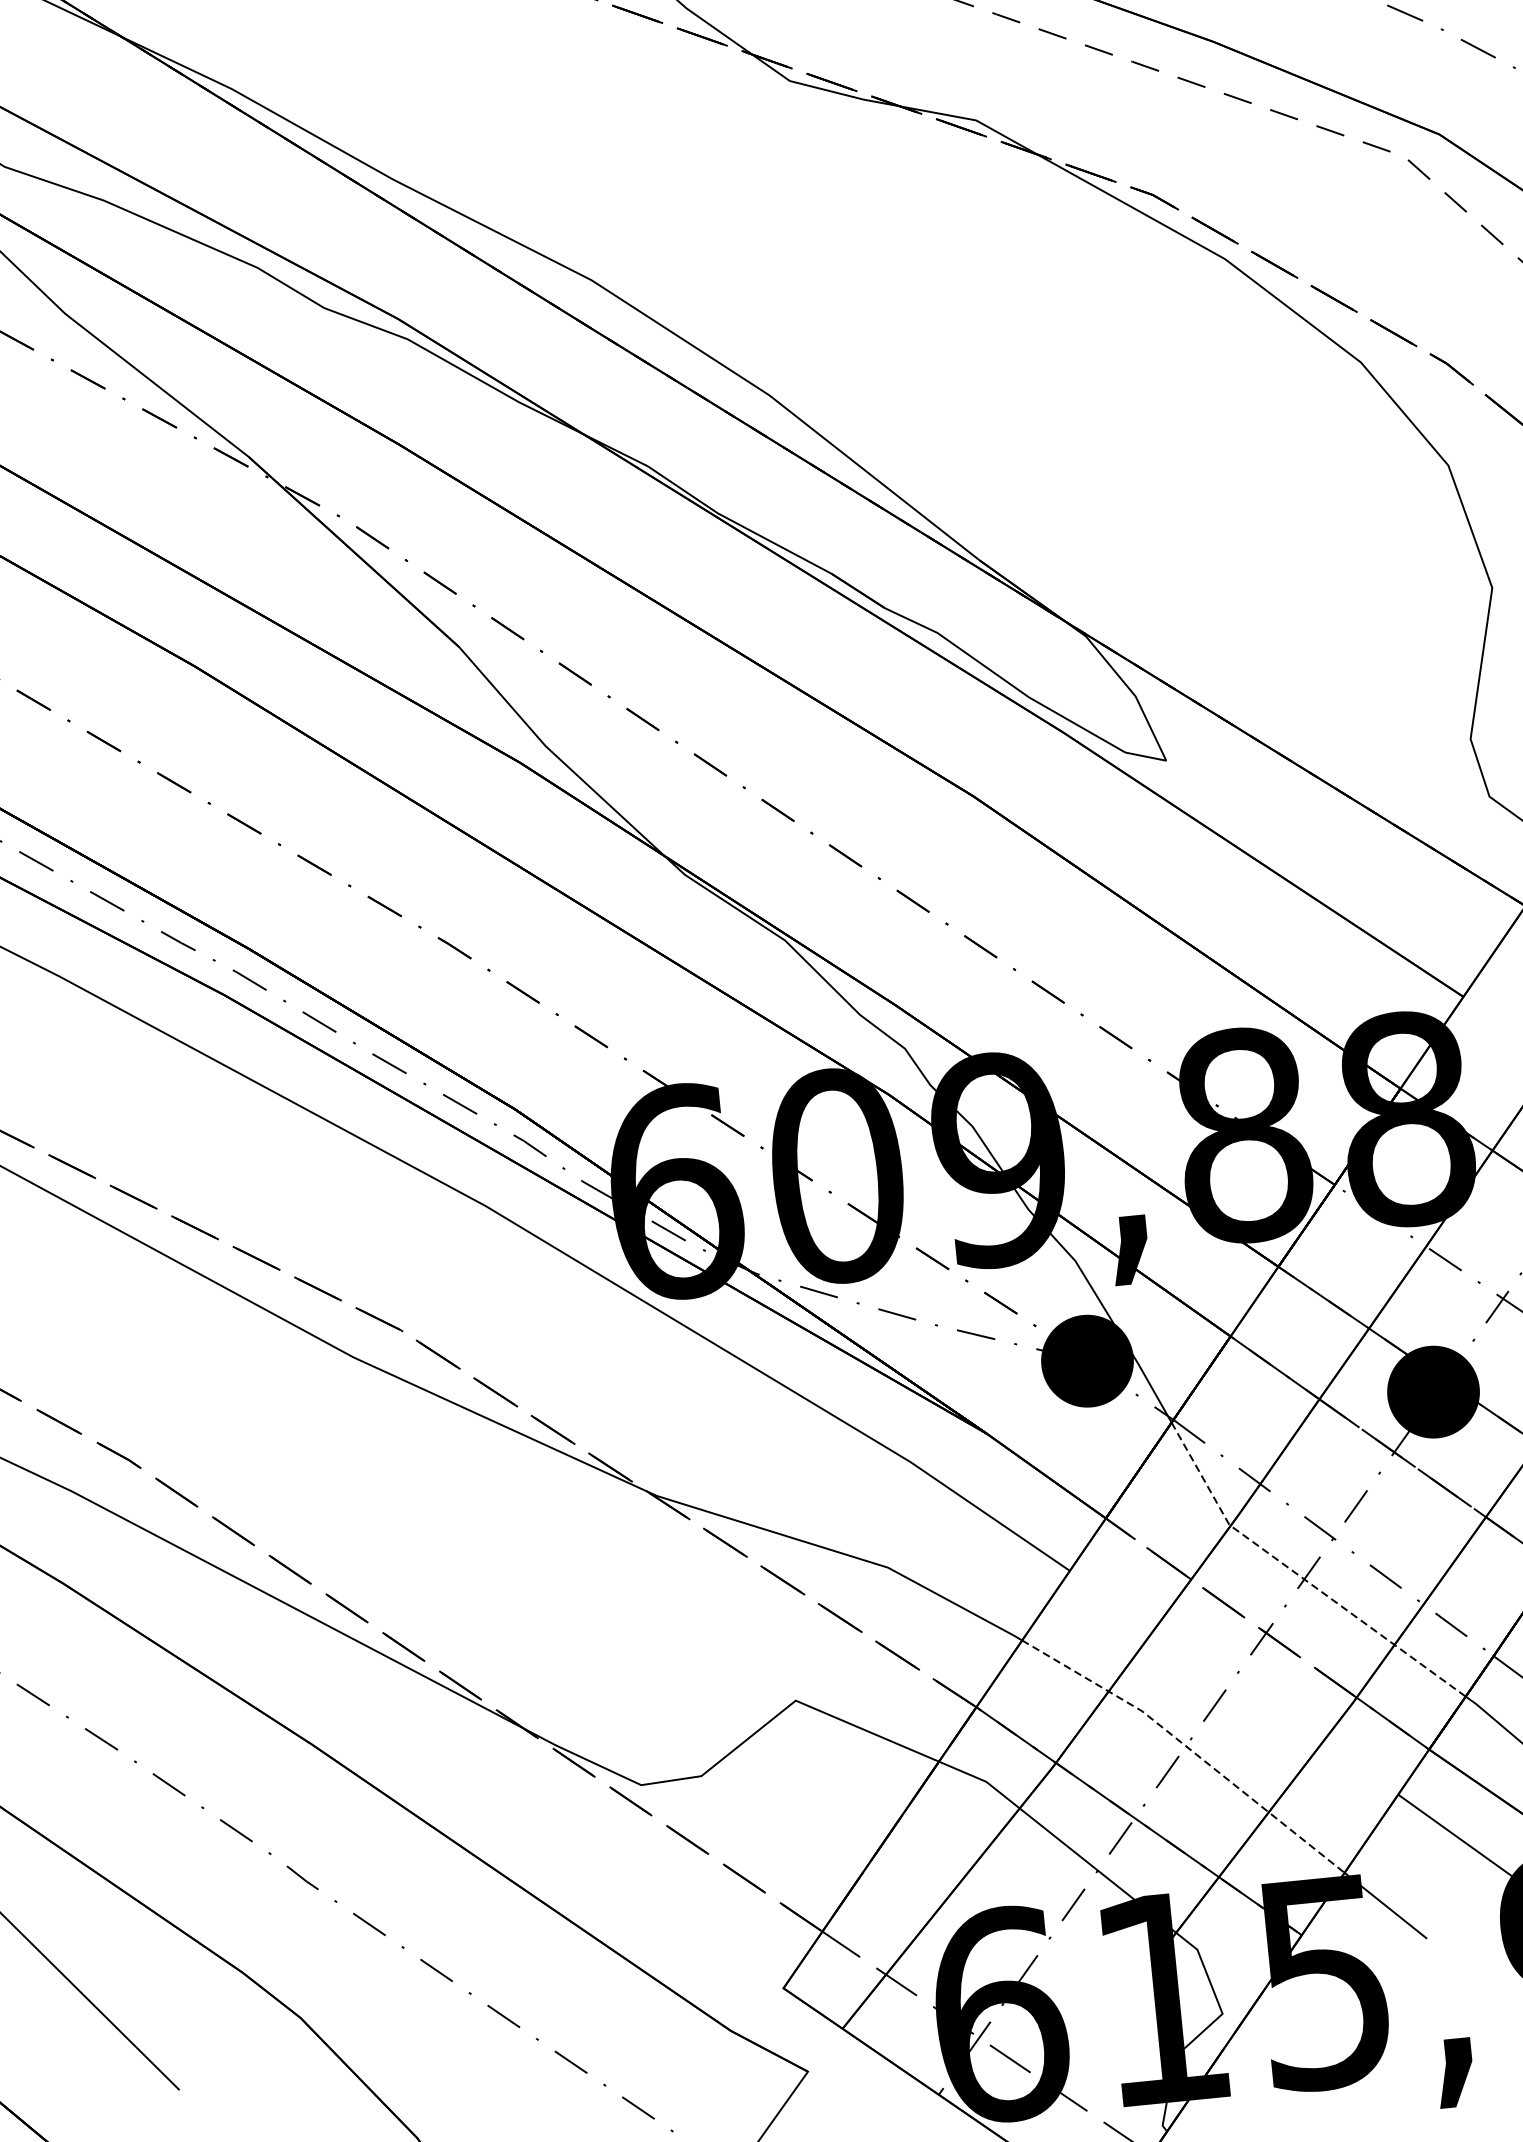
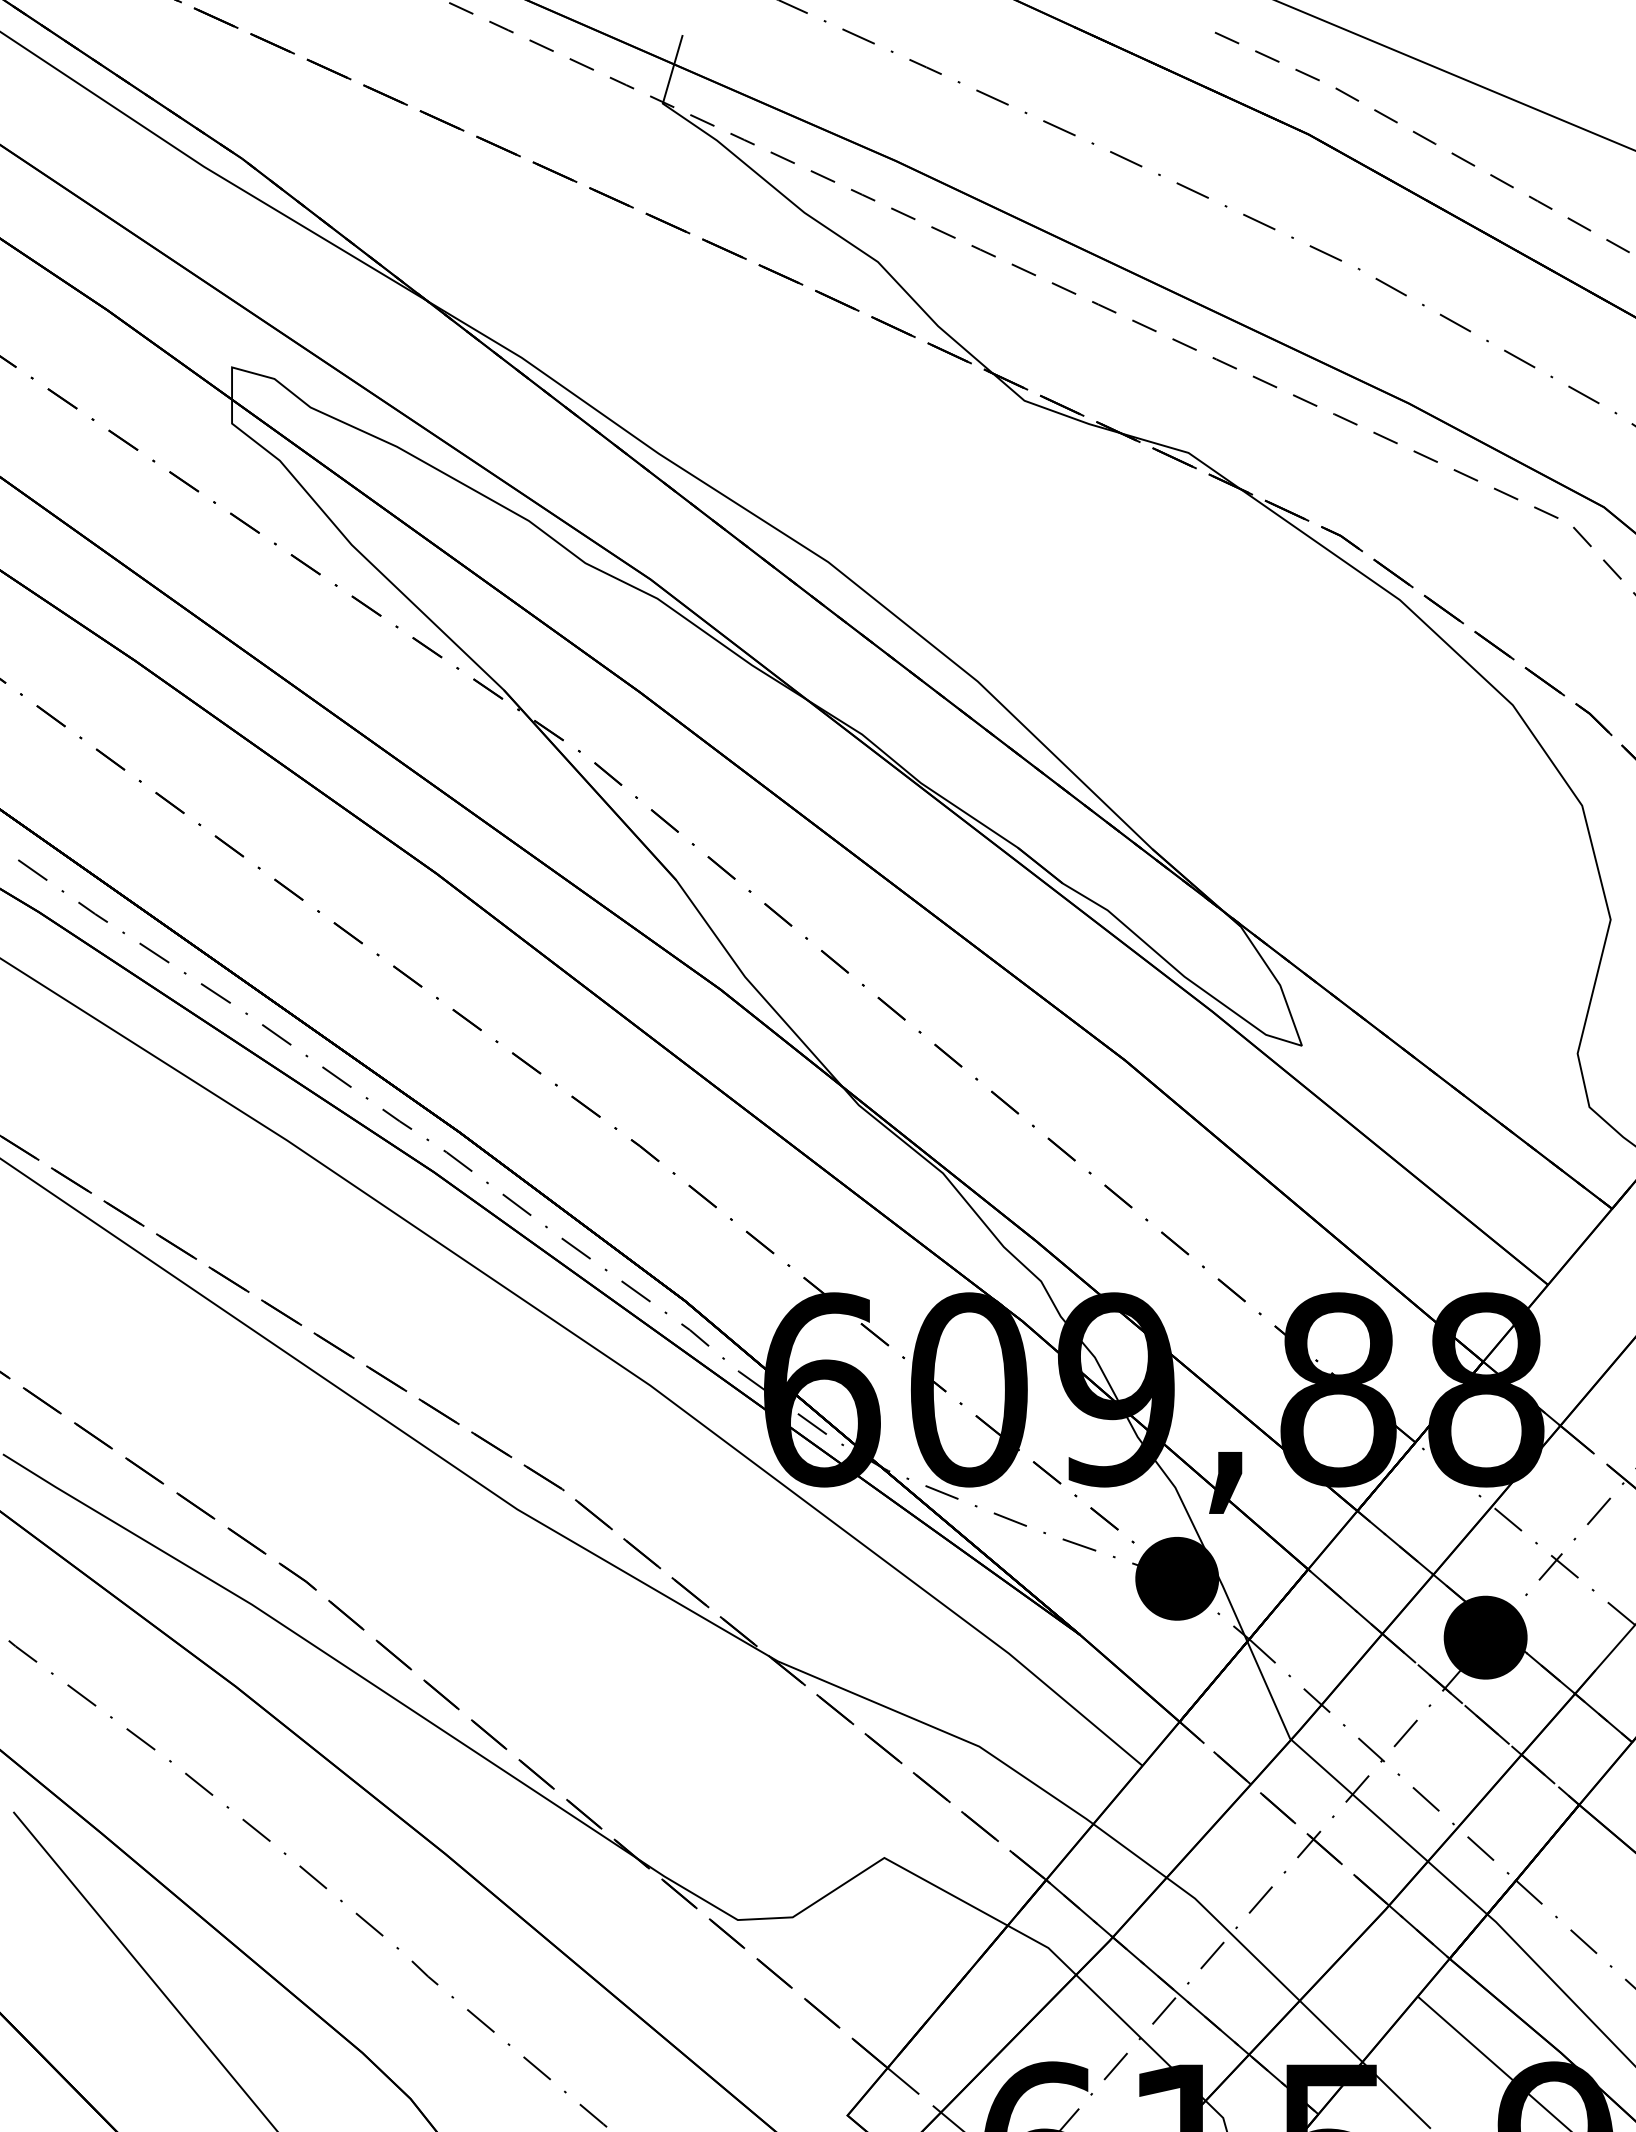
line: (1298, 1575) -> (1347, 1790), dashed -> solid
line: (1188, 1748) -> (1233, 1936), dashed -> solid

